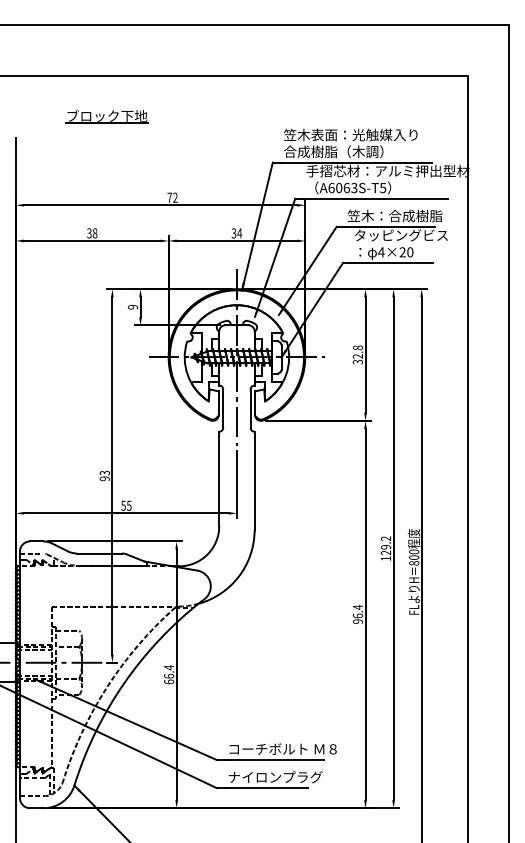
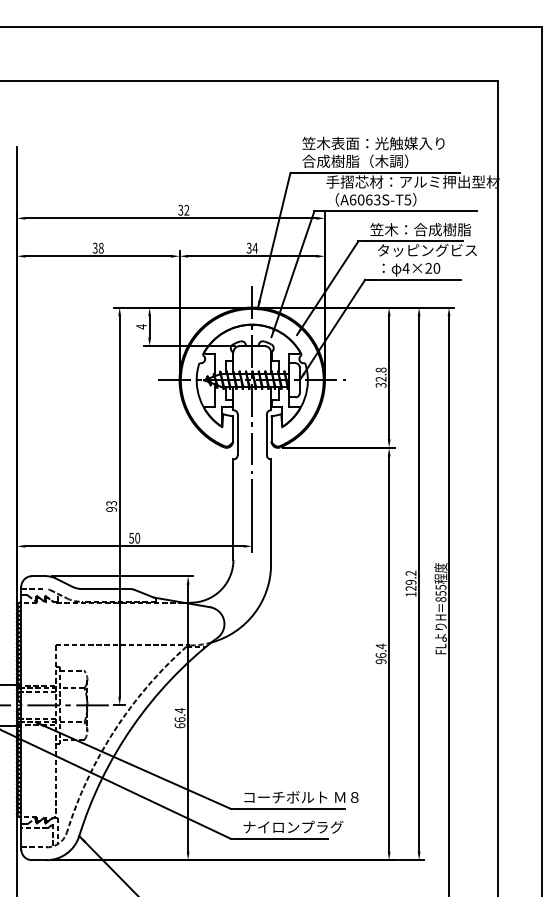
part: (106, 116) -> (113, 123), removed
text: (169, 197) -> (180, 209), 72 -> 32
text: (132, 306) -> (141, 326), 9 -> 4
text: (129, 505) -> (137, 537), 55 -> 50
text: (413, 553) -> (440, 589), 800 -> 855

